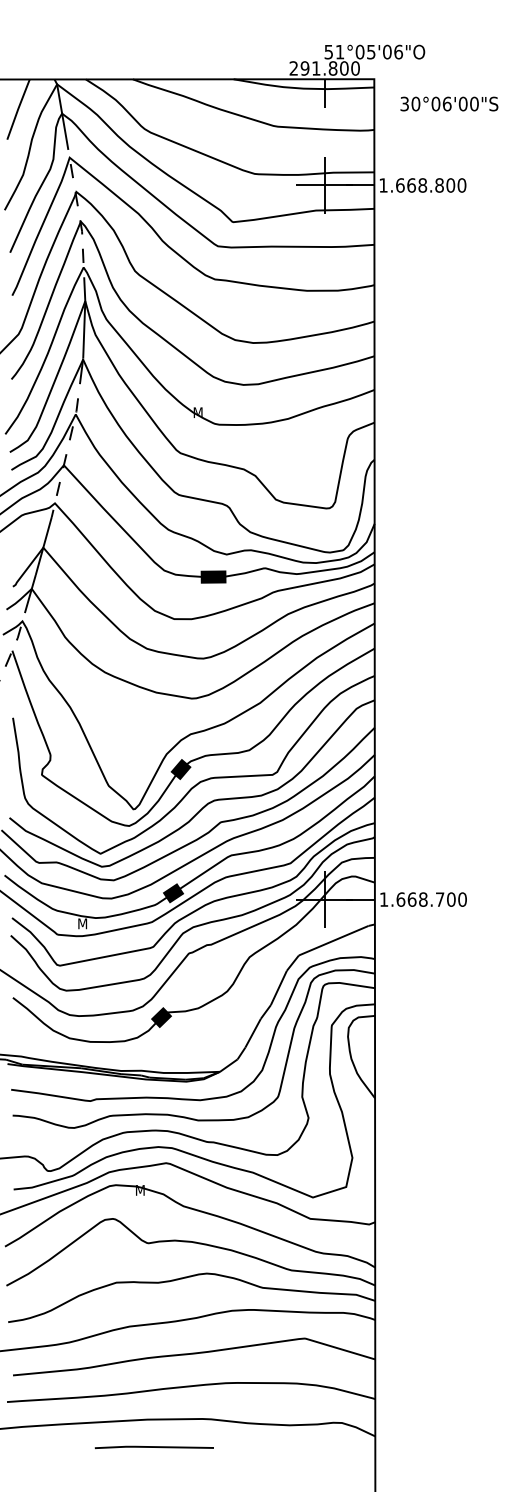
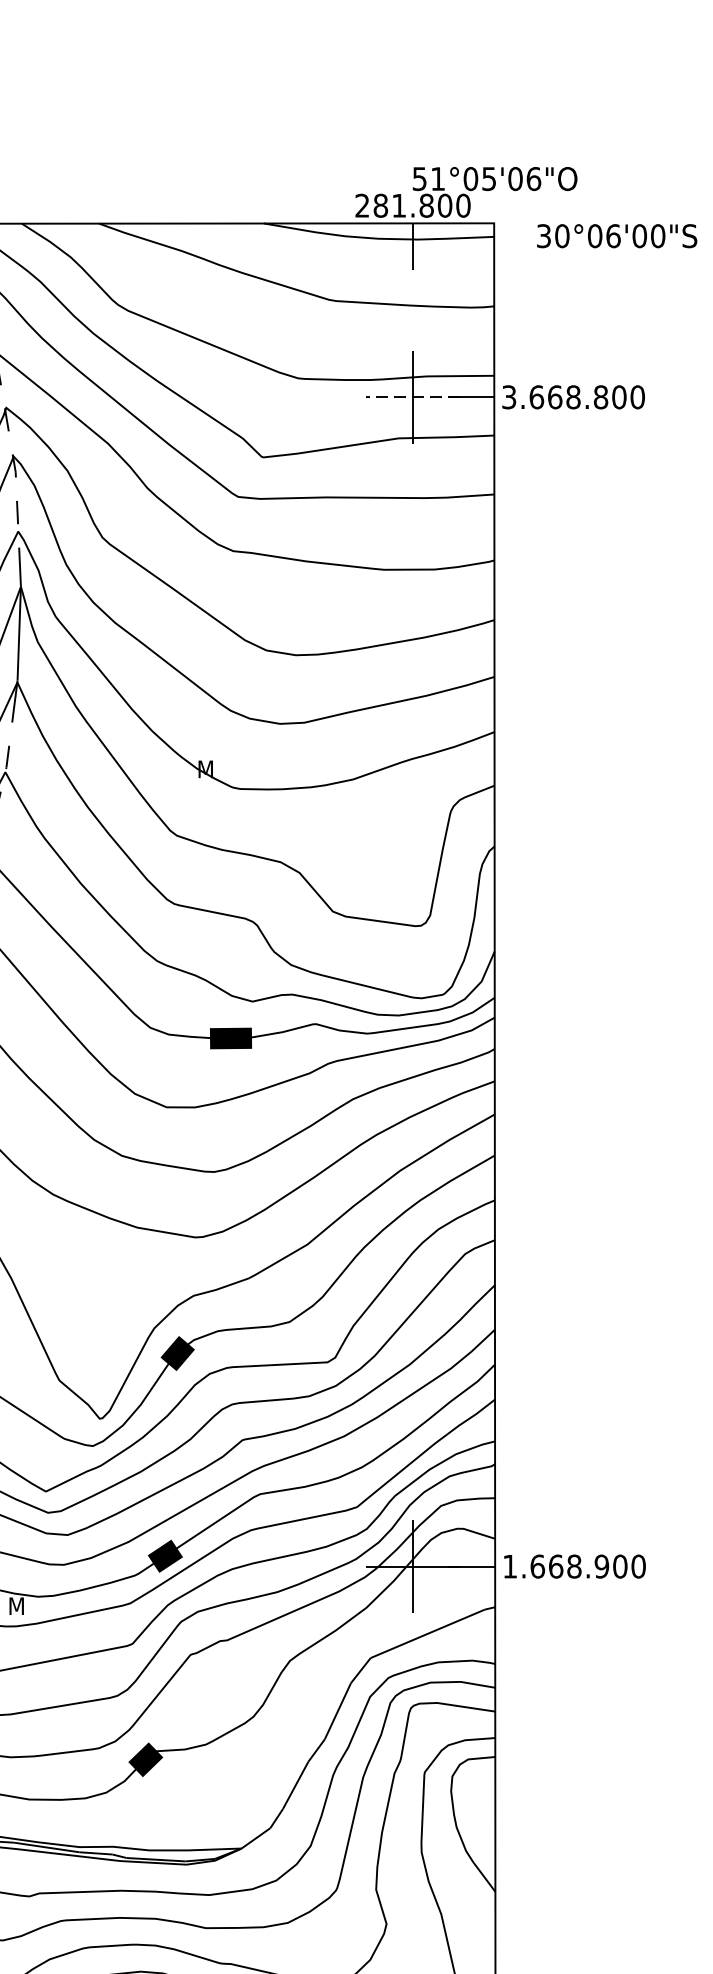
text: (304, 68) -> (379, 205), 291.800 -> 281.800
text: (449, 103) -> (617, 235), moved
line: (324, 185) -> (412, 397), solid -> dashed
text: (383, 185) -> (509, 397), 1.668.800 -> 3.668.800
text: (439, 899) -> (600, 1566), 1.668.700 -> 1.668.900

